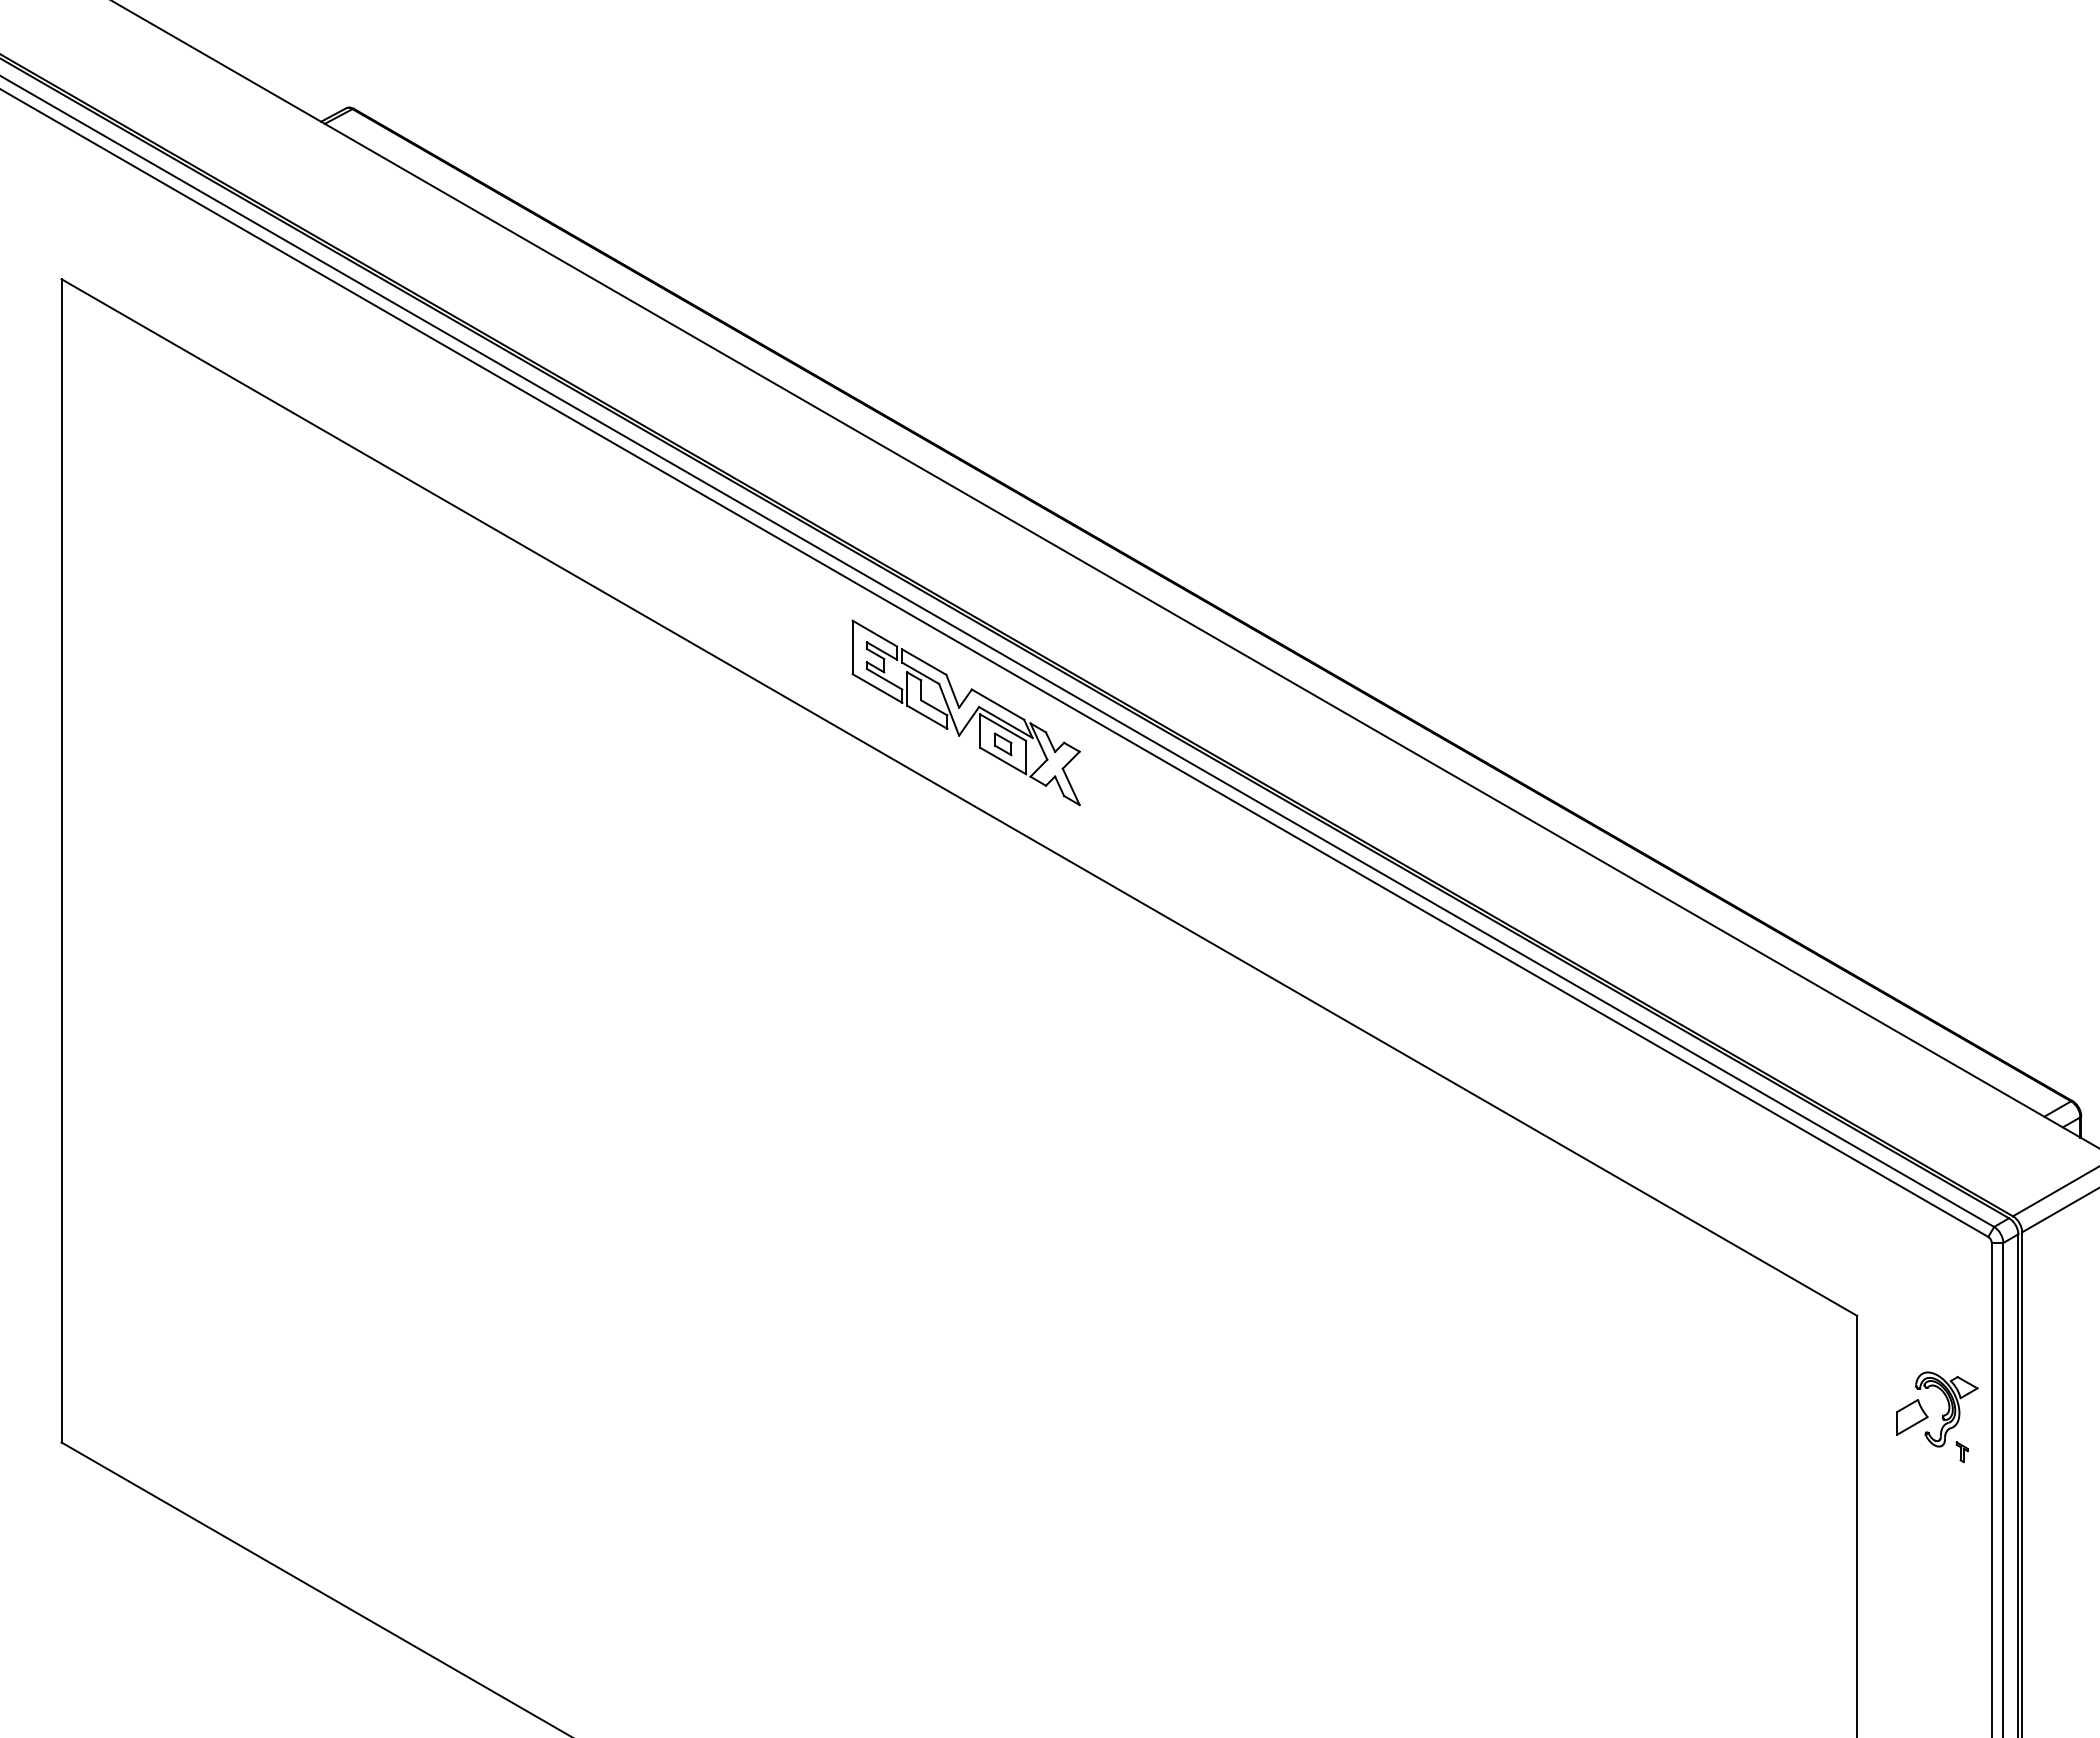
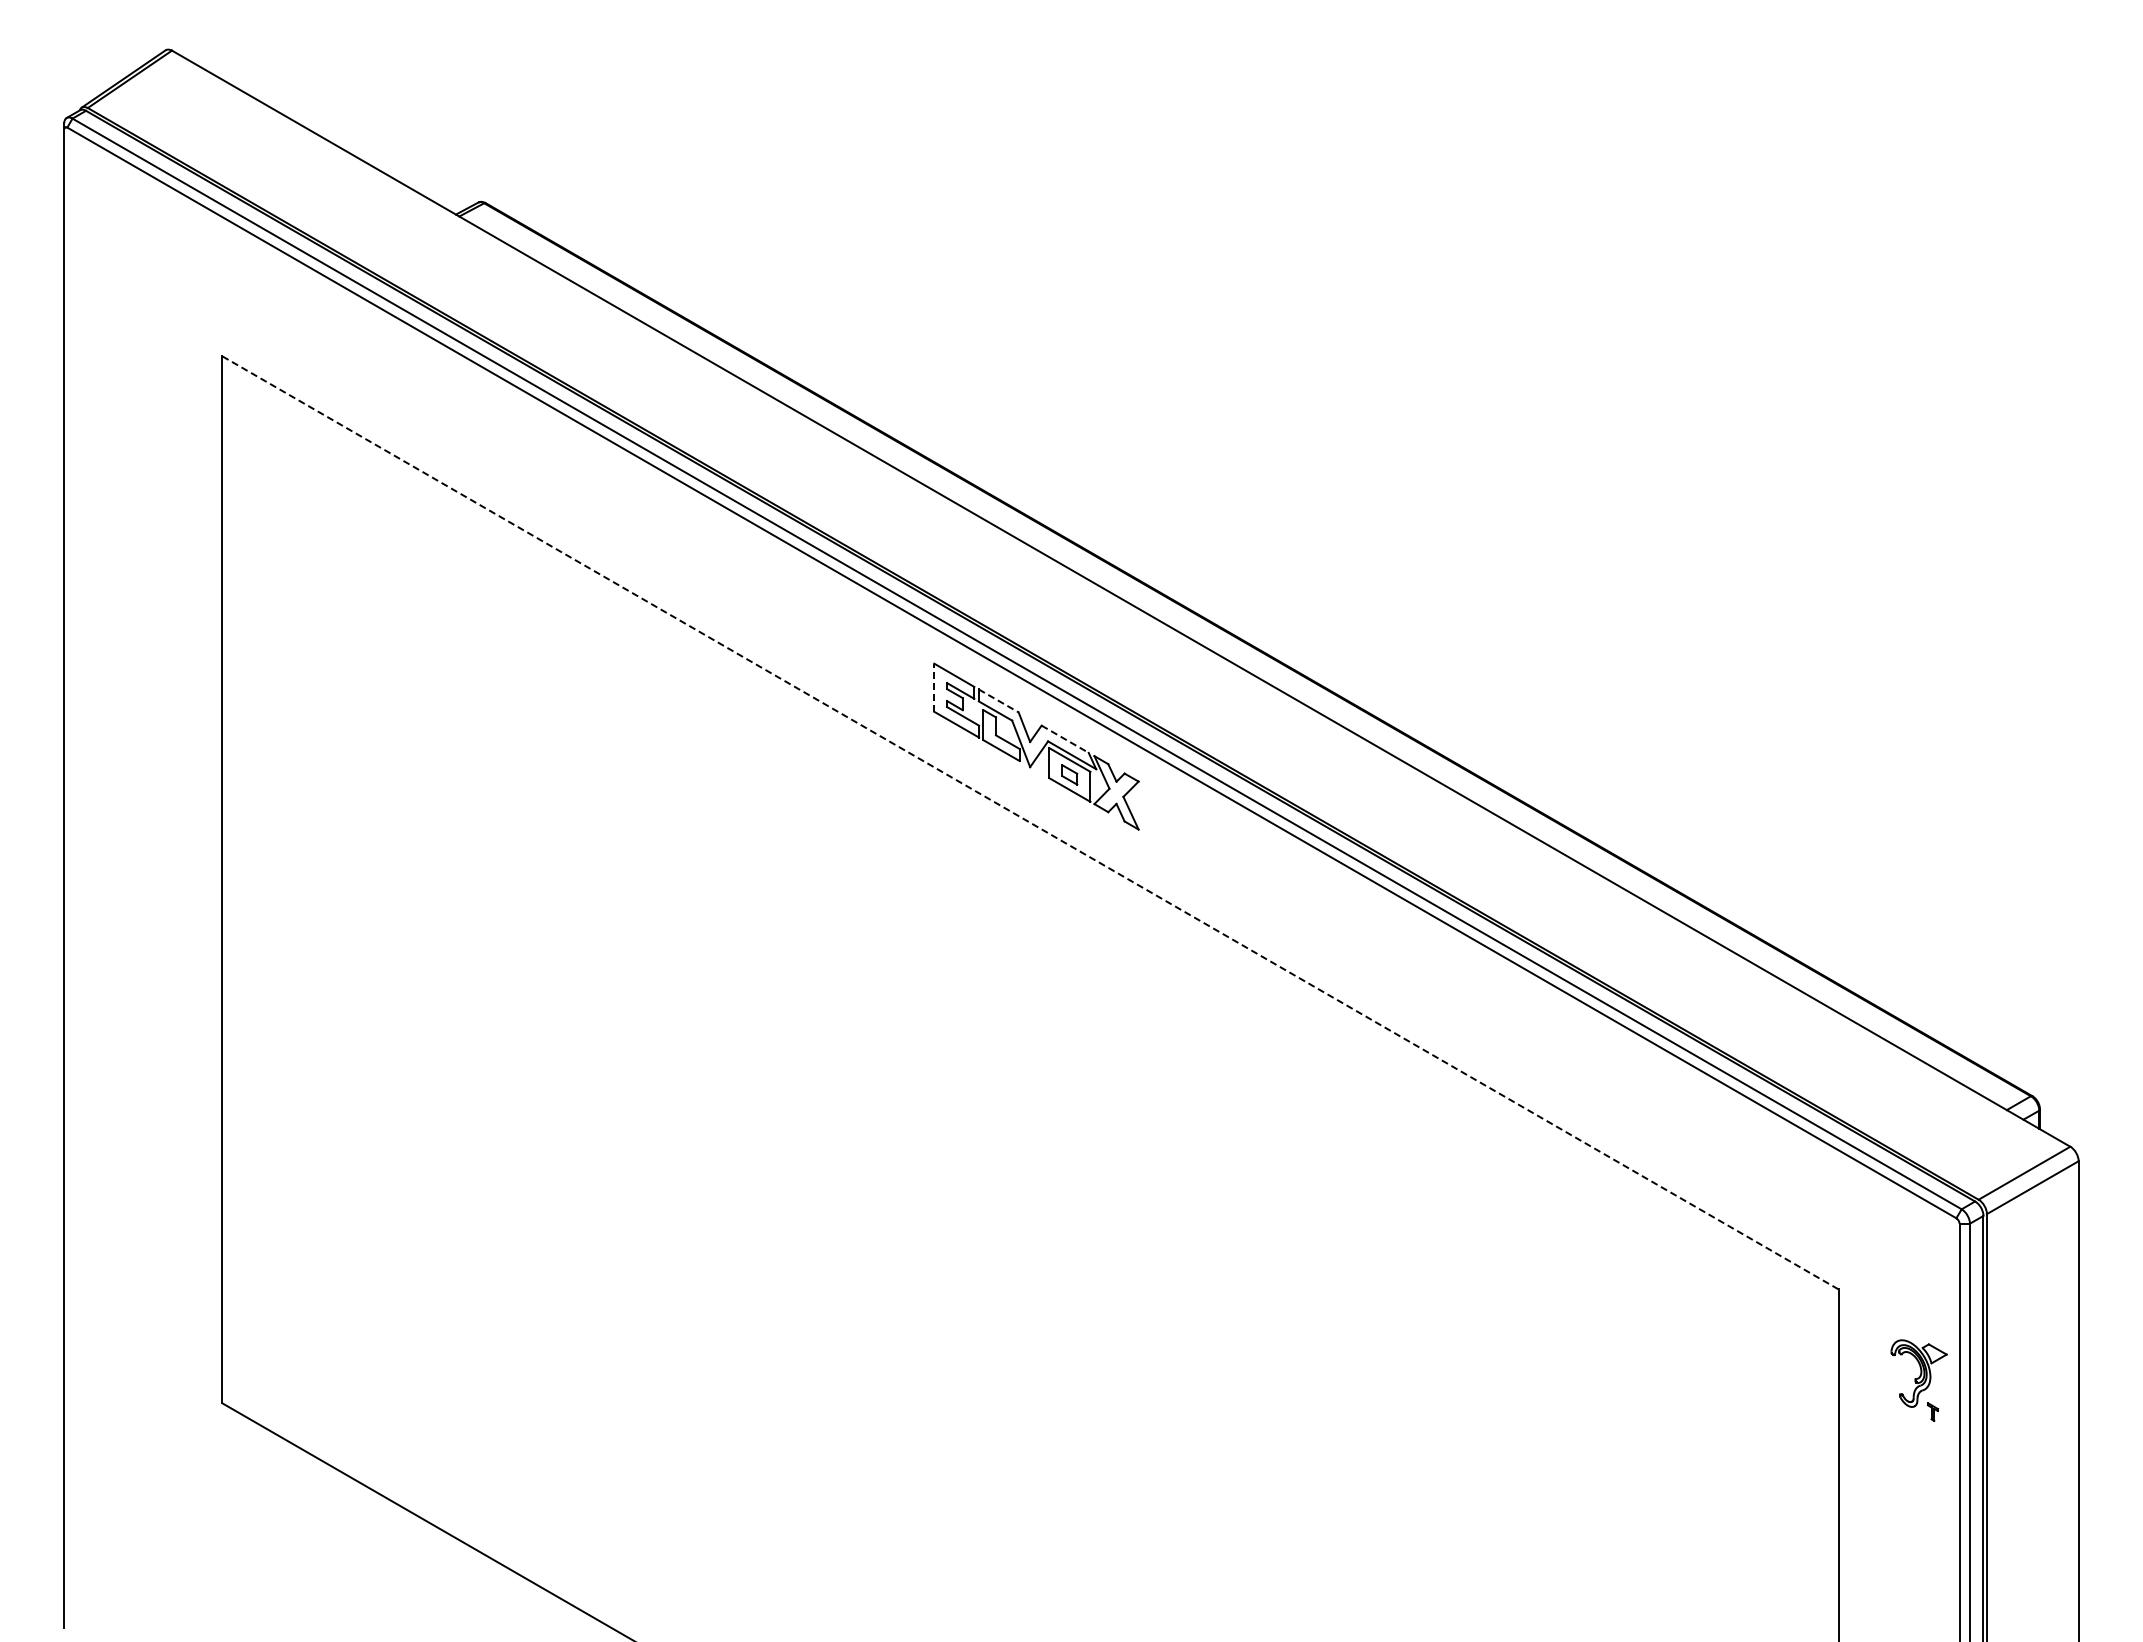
line: (852, 647) -> (934, 687), solid -> dashed
line: (925, 662) -> (999, 701), solid -> dashed
line: (998, 704) -> (1065, 739), solid -> dashed
line: (959, 797) -> (1030, 822), solid -> dashed
part: (1911, 1417) -> (1887, 1380), removed

